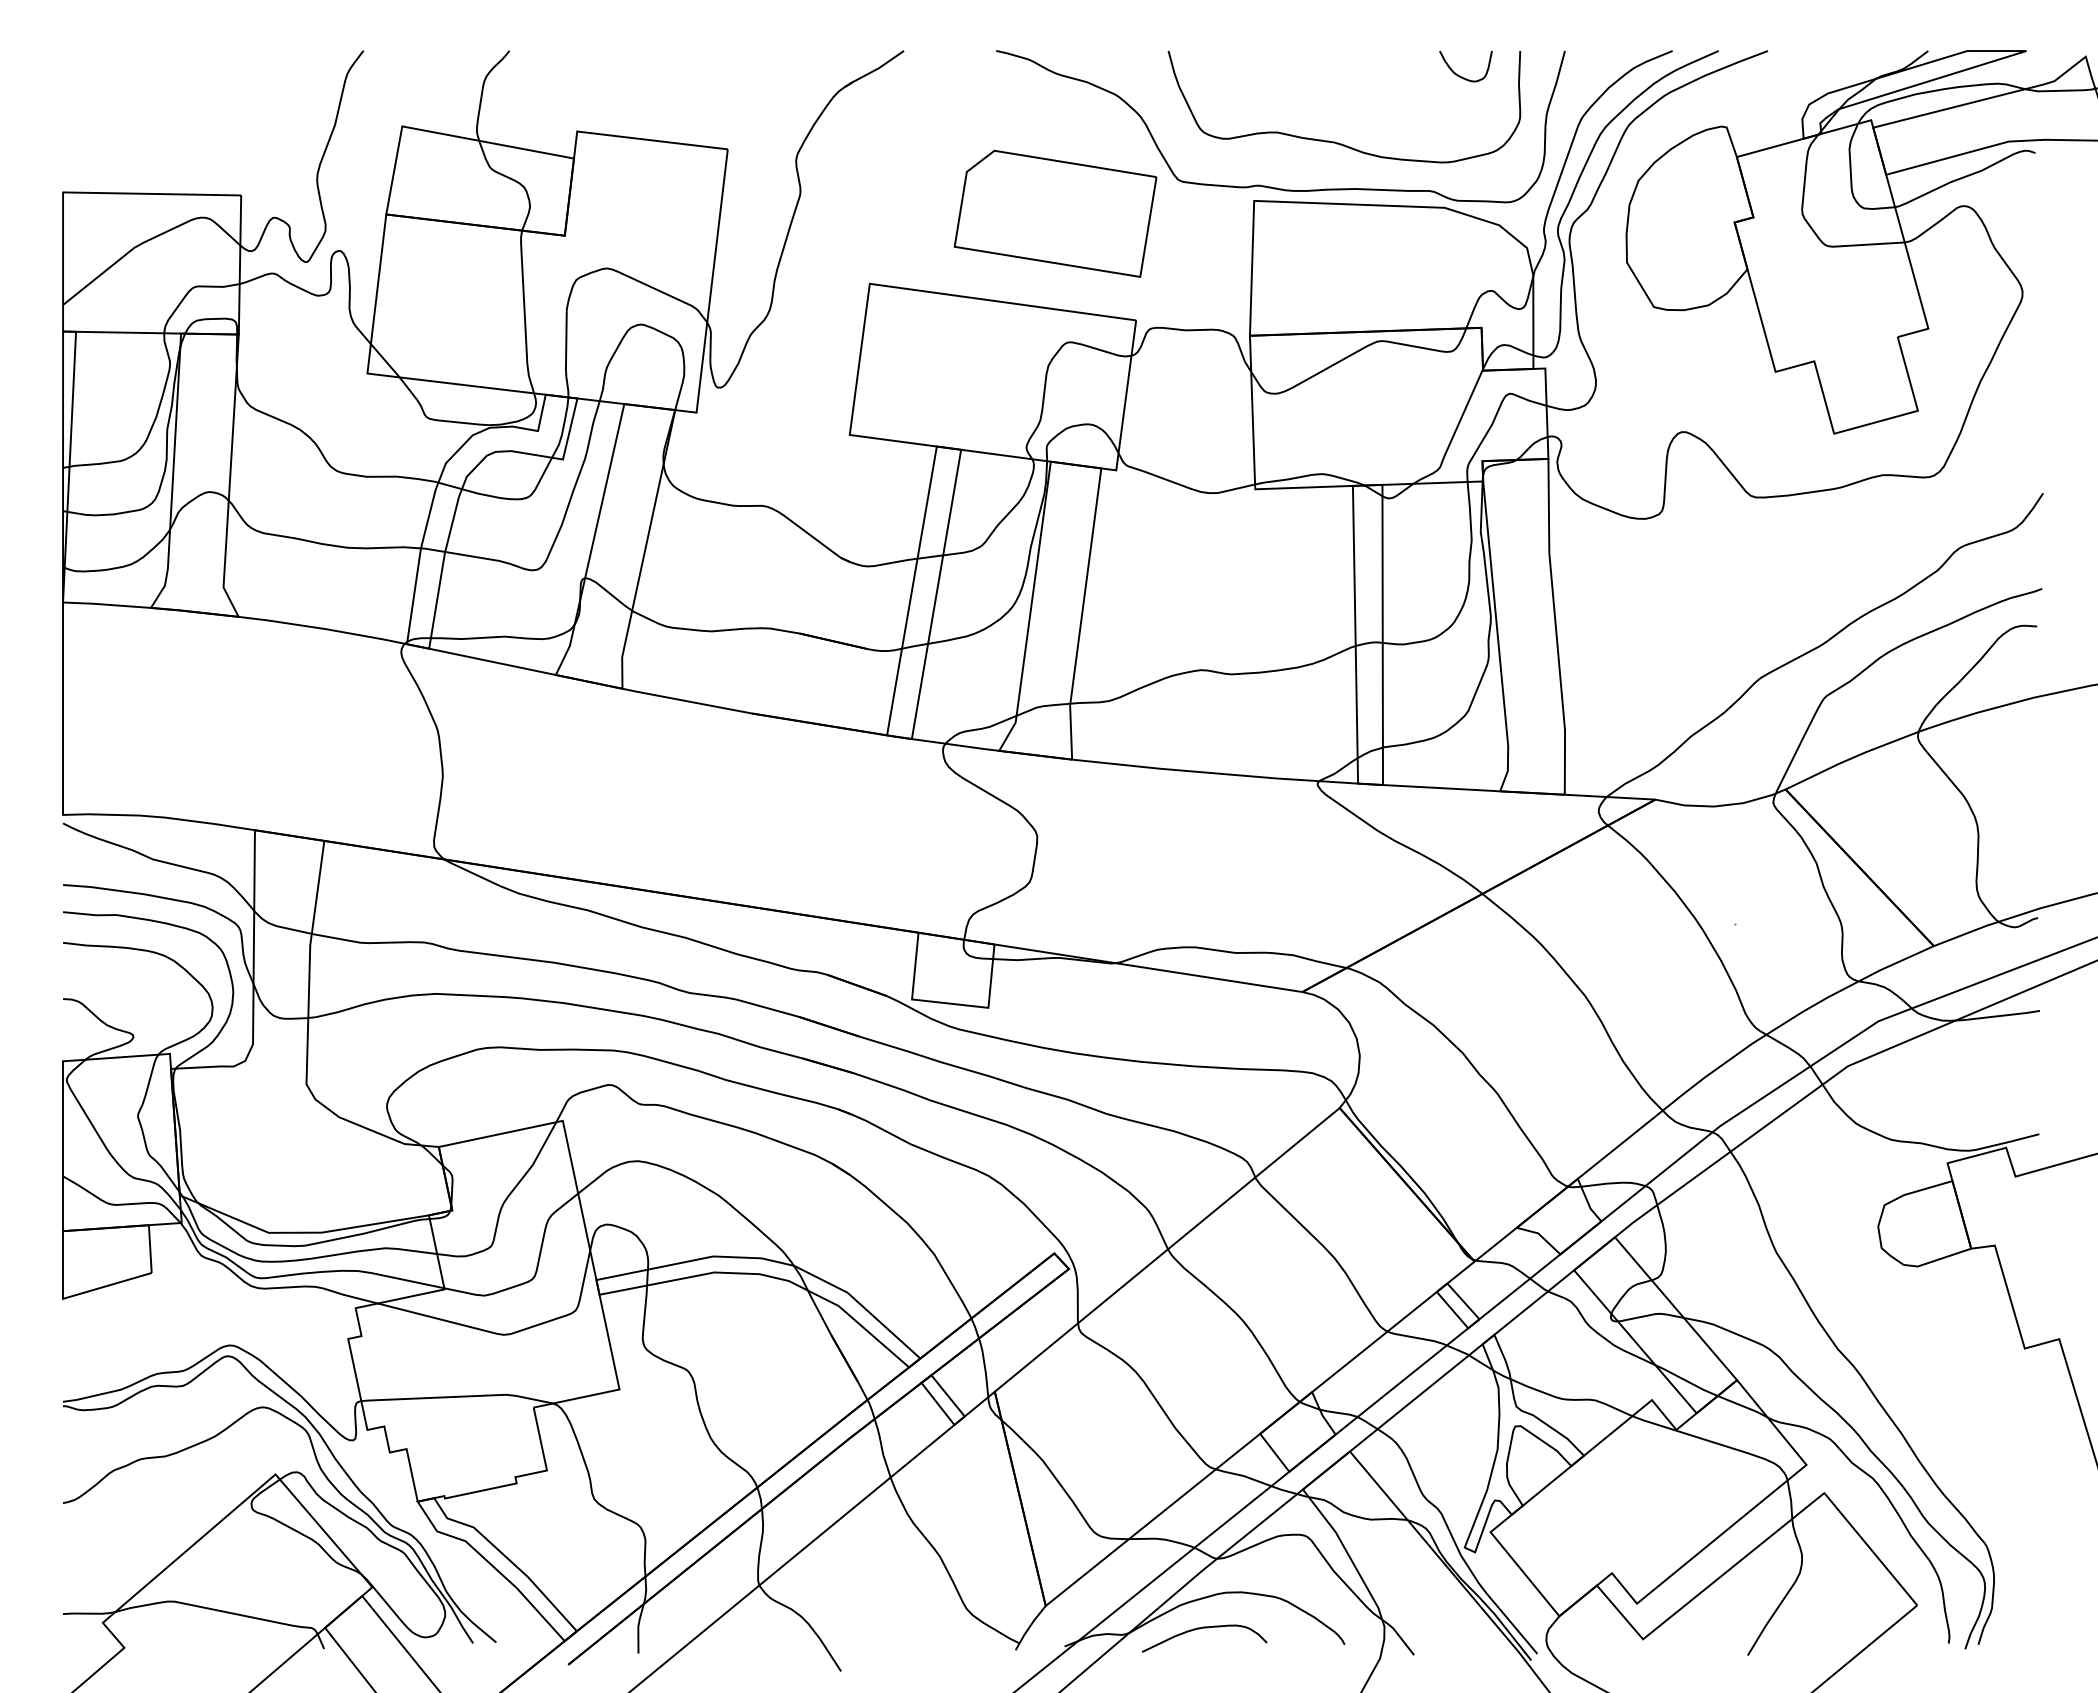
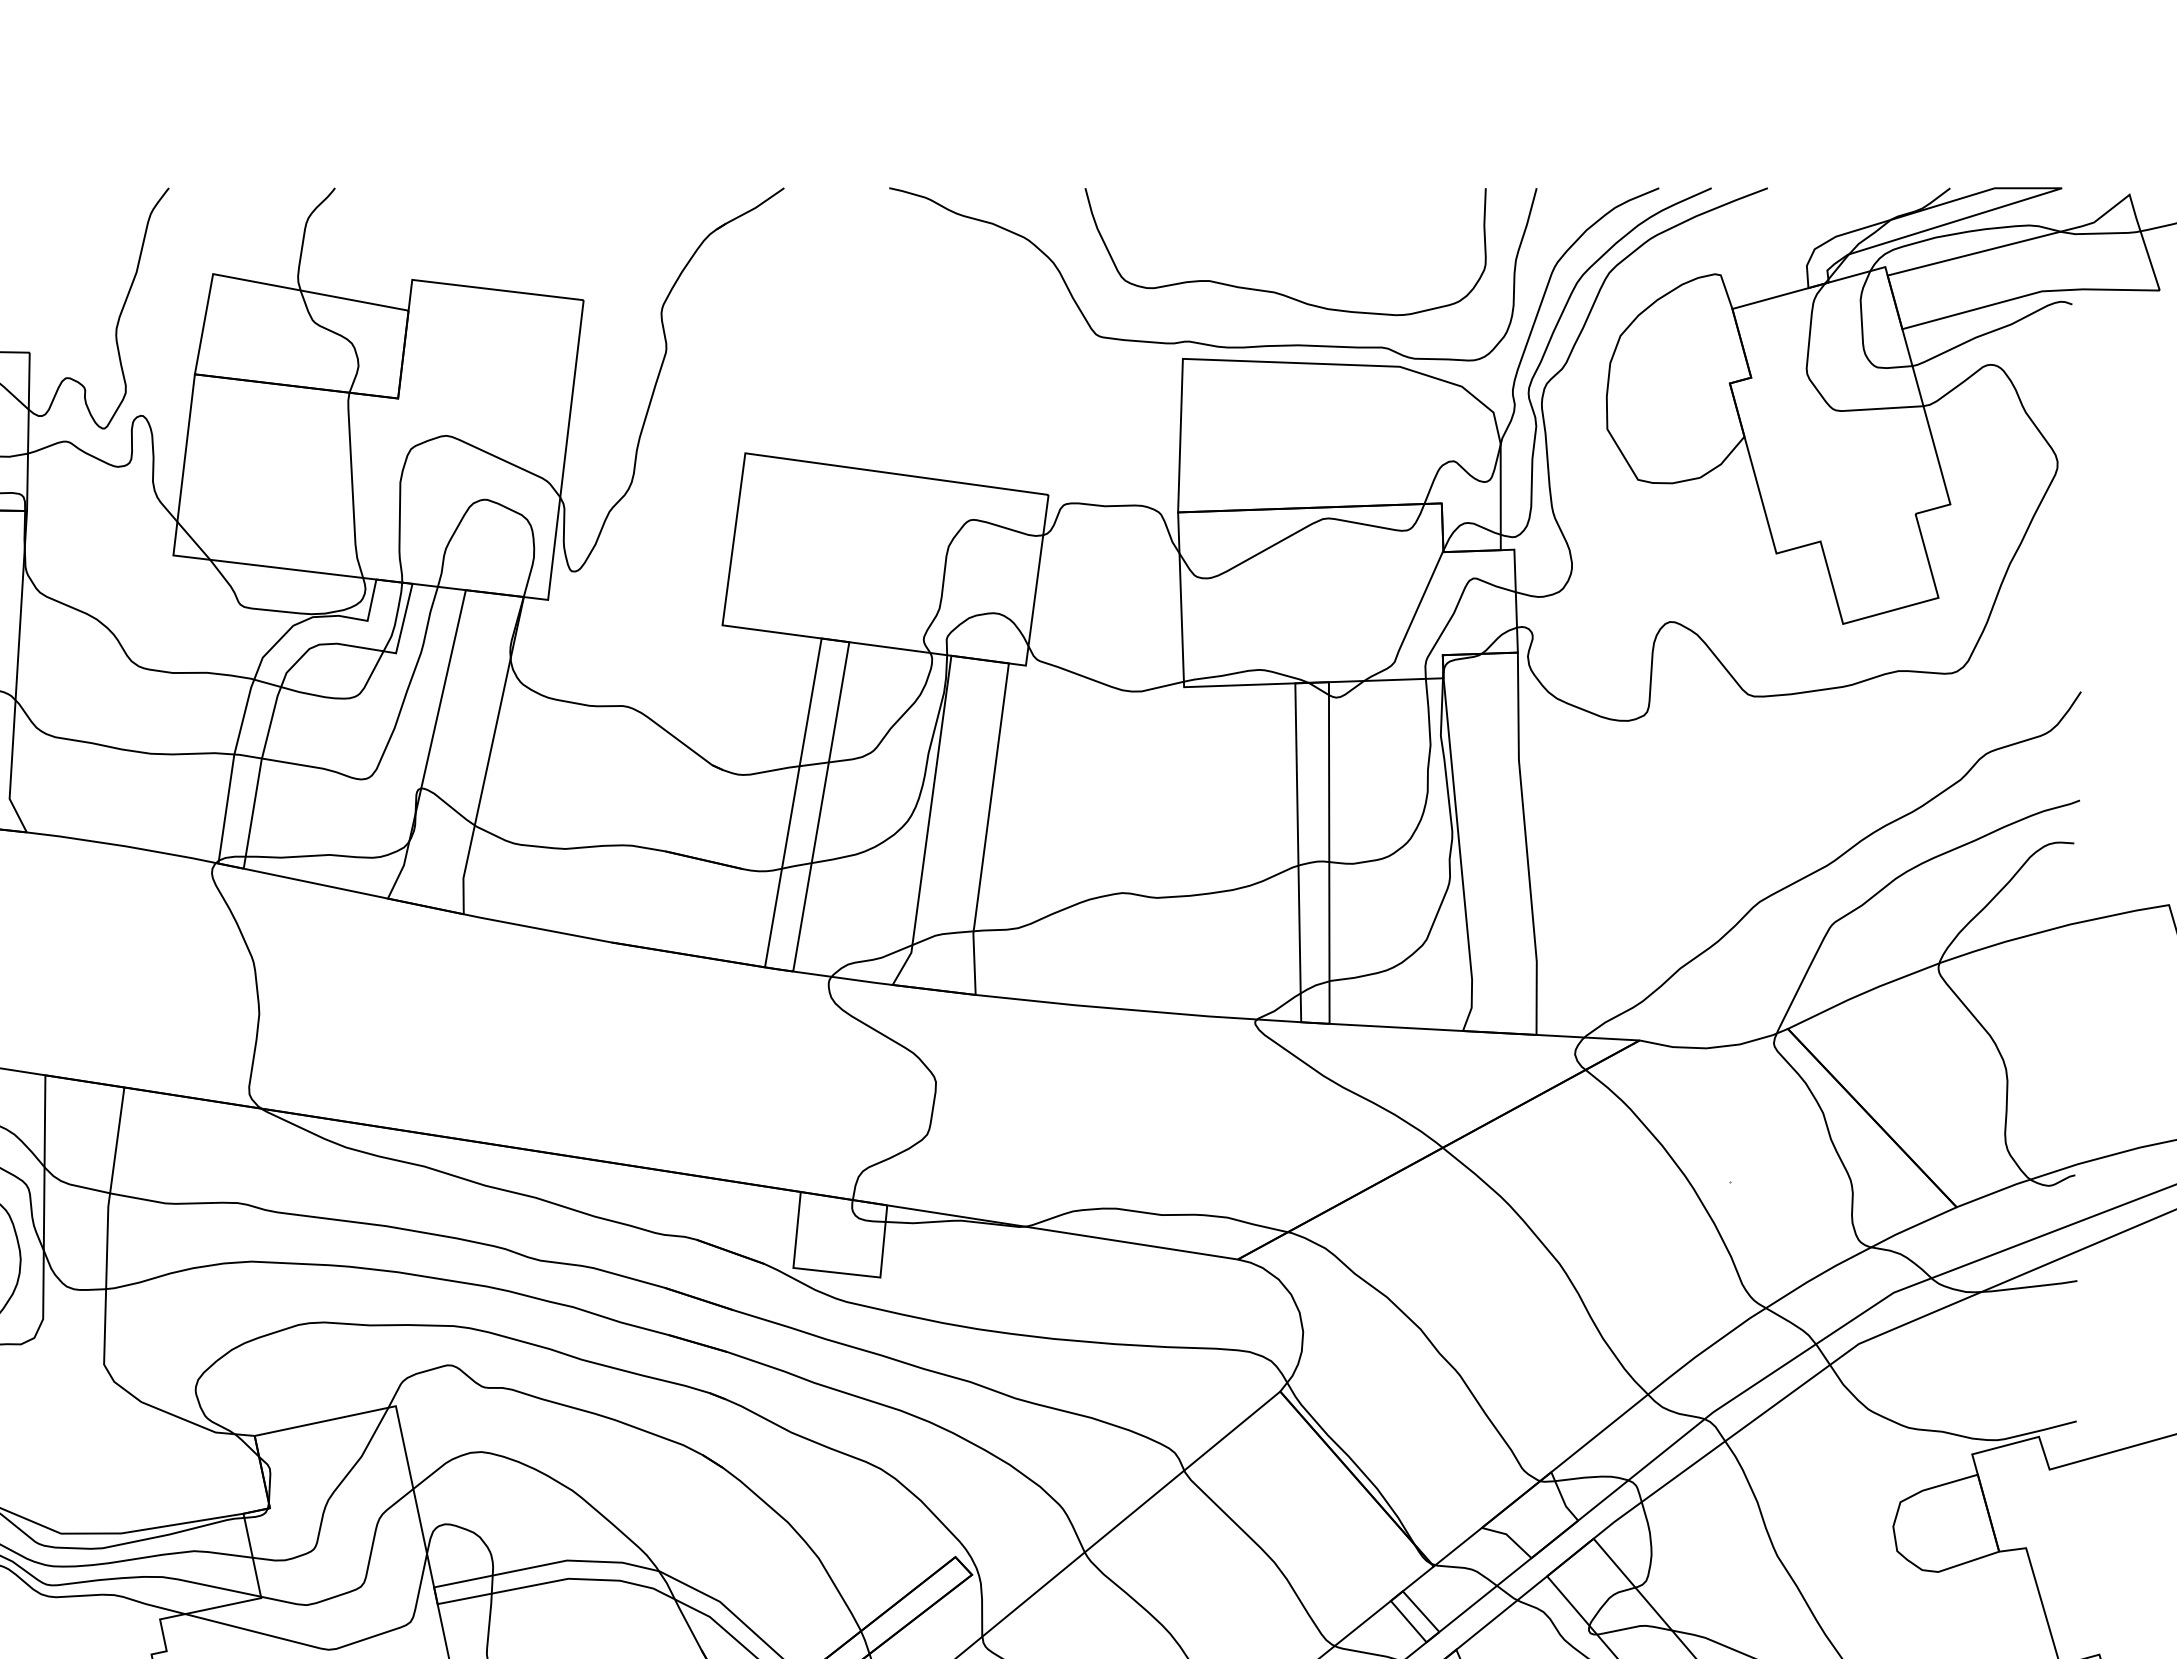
curve: (1460, 75) -> (1417, 216), removed
part: (1055, 213) -> (956, 373), removed

